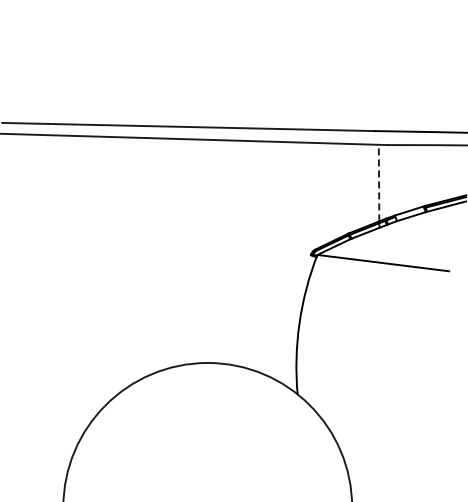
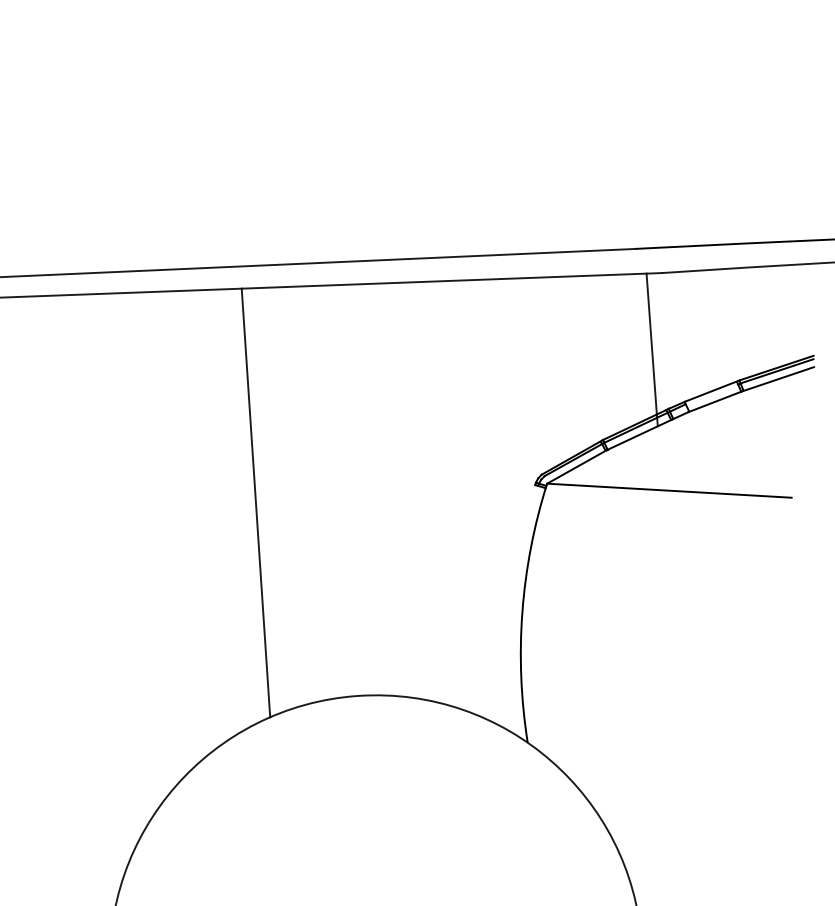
line: (379, 182) -> (652, 342), dashed -> solid
line: (159, 254) -> (256, 502), added

